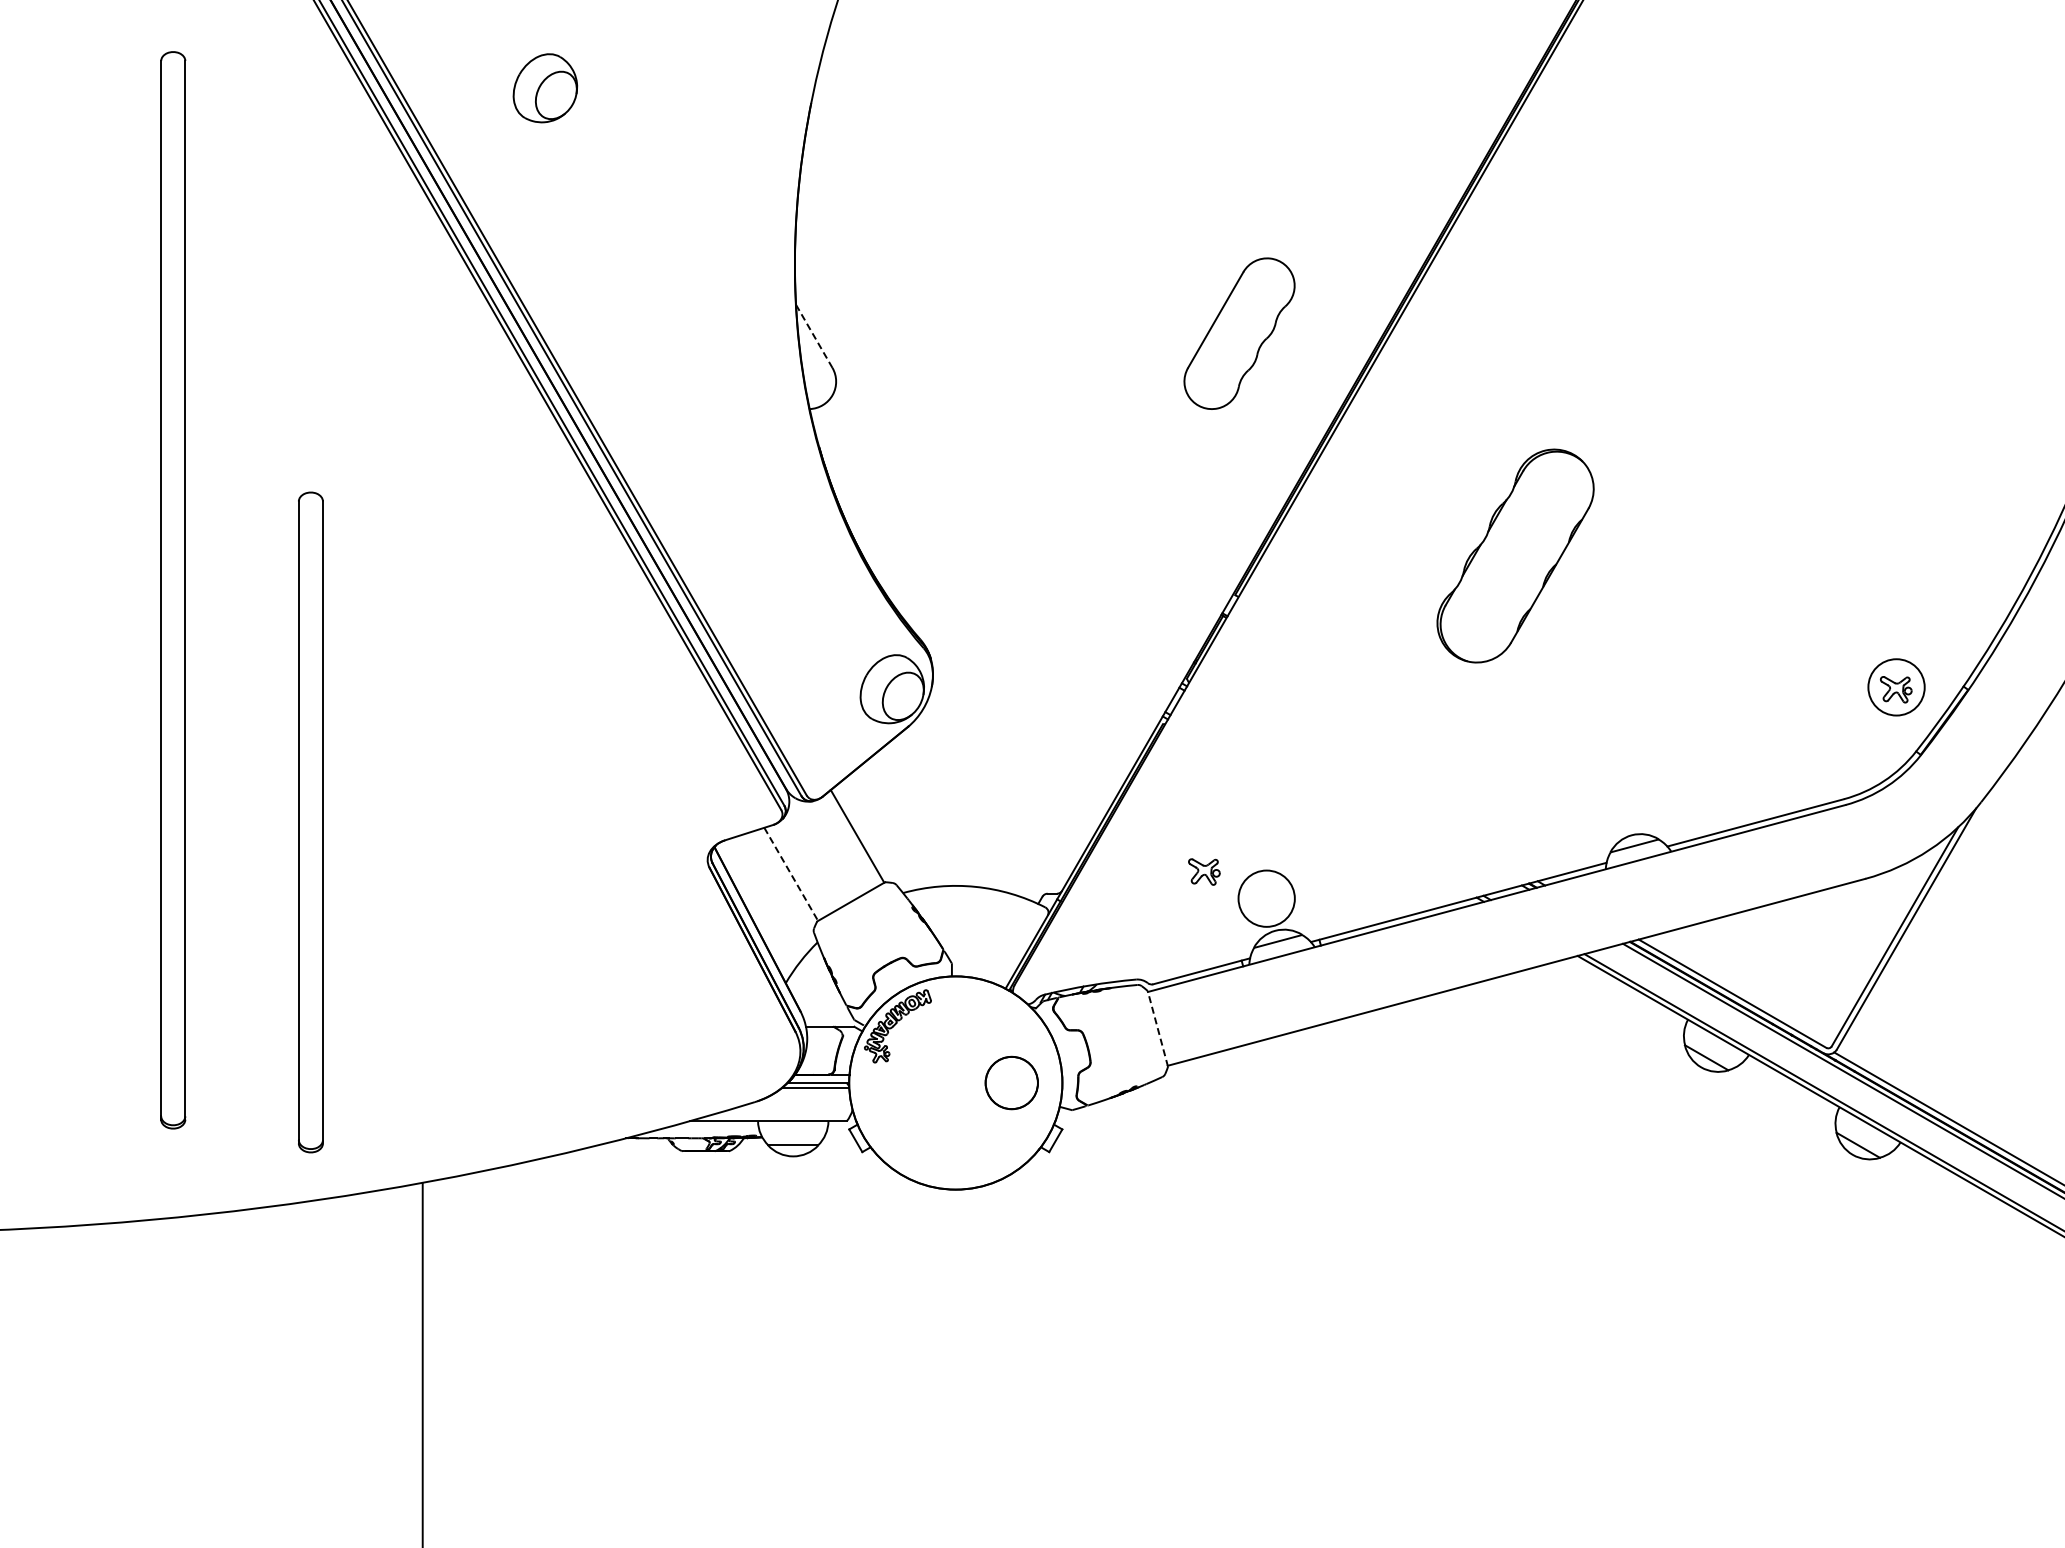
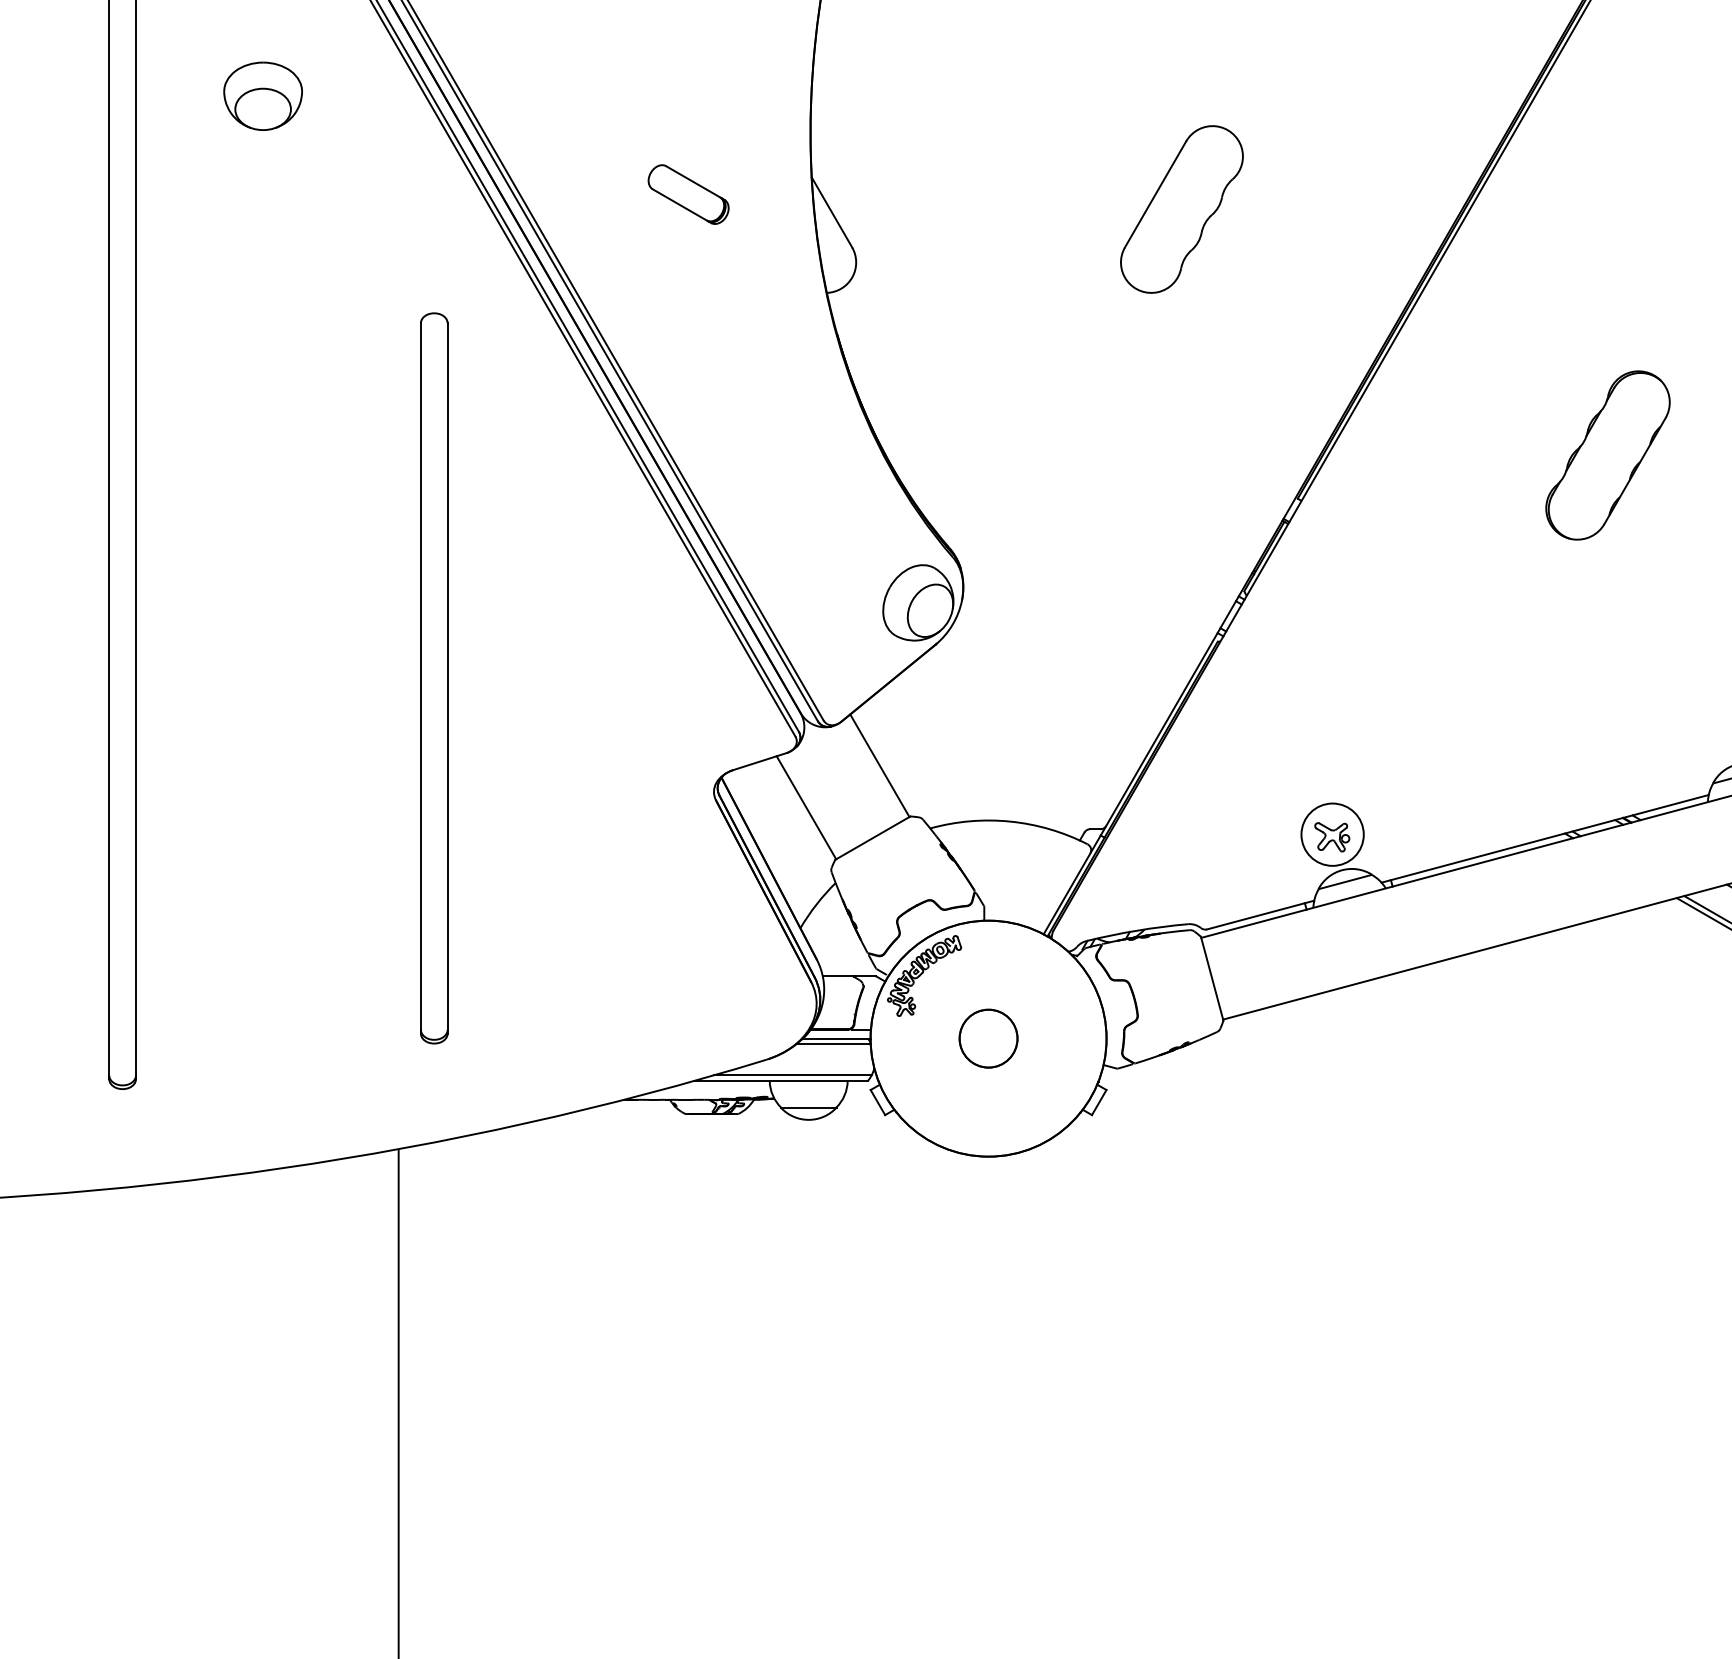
part: (300, 231) -> (263, 96), added
part: (684, 319) -> (688, 193), added
part: (1239, 333) -> (1181, 209), moved
line: (814, 336) -> (832, 212), dashed -> solid
part: (1515, 555) -> (1607, 454), size x0.71
part: (310, 822) -> (433, 678), moved
part: (1204, 871) -> (1332, 836), moved
line: (791, 874) -> (806, 807), dashed -> solid
line: (1157, 1028) -> (1211, 978), dashed -> solid
part: (1011, 1082) -> (988, 1038), moved
line: (778, 1116) -> (792, 1075), added

